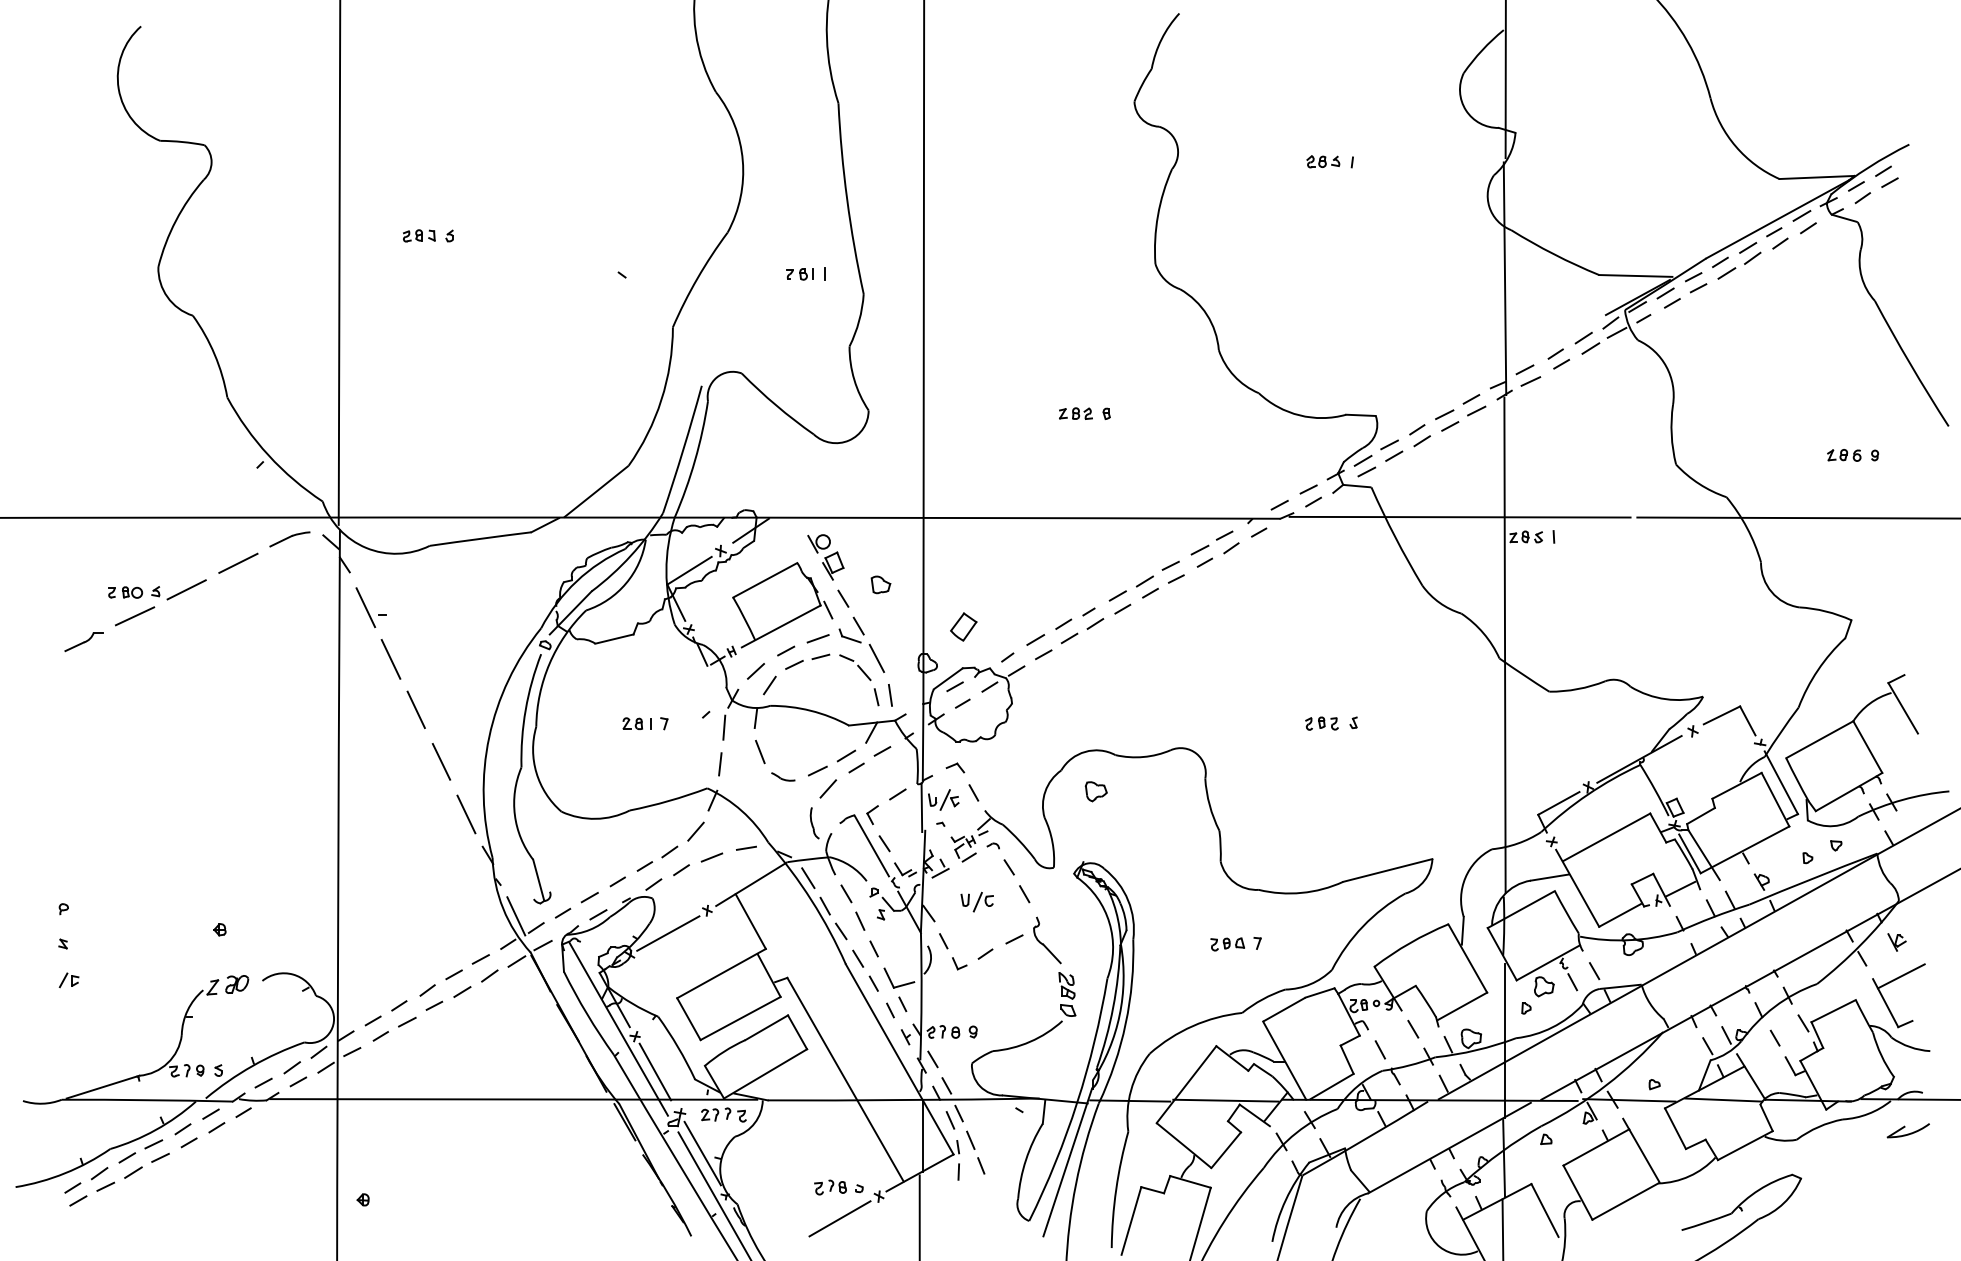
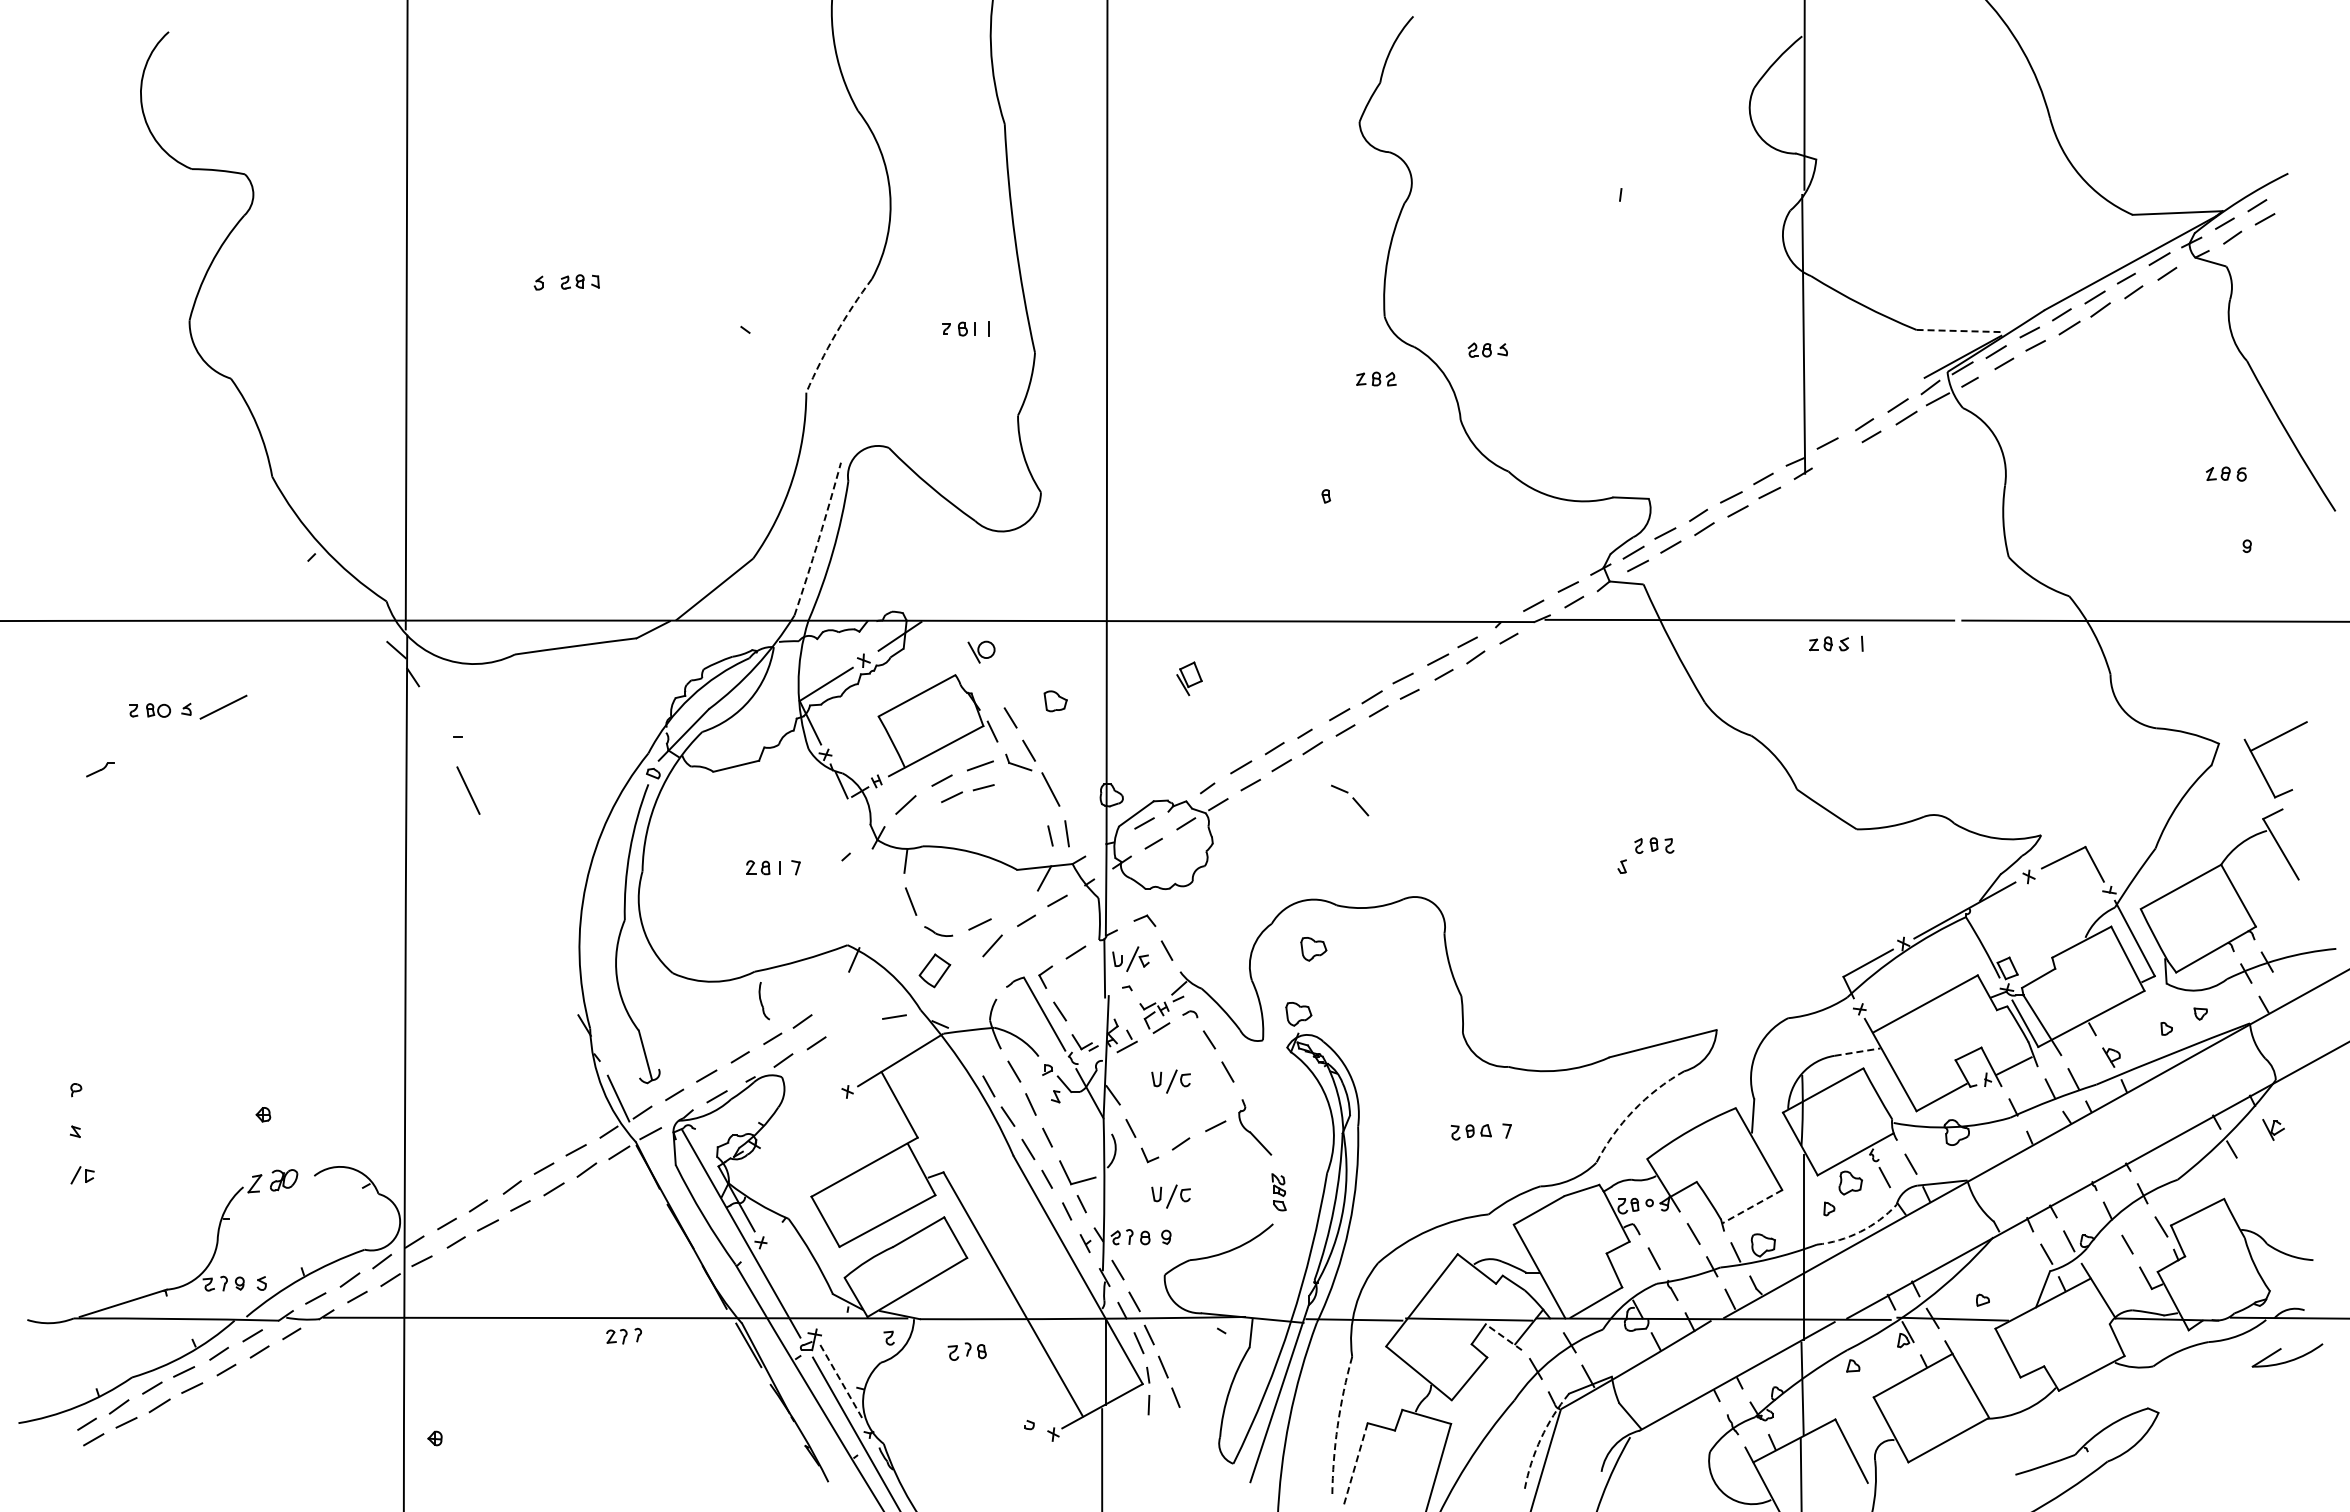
part: (1322, 161) -> (1487, 349), moved
part: (419, 235) -> (580, 281), moved
line: (1635, 276) -> (1960, 331), solid -> dashed
arc: (697, 278) -> (835, 333), solid -> dashed
line: (1530, 381) -> (1834, 457), removed
part: (1076, 413) -> (1376, 378), moved
arc: (683, 449) -> (818, 539), solid -> dashed
part: (1843, 454) -> (2225, 473), moved
part: (290, 539) -> (347, 646), removed
line: (238, 563) -> (285, 675), removed
part: (833, 565) -> (1189, 678), moved
line: (366, 607) -> (438, 728), removed
line: (134, 615) -> (161, 738), removed
part: (963, 626) -> (934, 970), moved
part: (84, 641) -> (100, 769), size x0.6
line: (1504, 645) -> (1803, 773), removed
part: (855, 667) -> (1350, 800), moved
line: (769, 685) -> (922, 821), removed
line: (416, 709) -> (498, 850), removed
part: (1322, 723) -> (1654, 845), moved
line: (723, 727) -> (867, 872), removed
line: (846, 756) -> (1014, 906), removed
line: (441, 761) -> (528, 913), removed
line: (719, 764) -> (862, 916), removed
line: (466, 814) -> (558, 976), removed
part: (814, 823) -> (763, 1001), moved
line: (695, 831) -> (833, 996), removed
part: (1083, 846) -> (1298, 1014), added
line: (712, 857) -> (853, 1027), removed
line: (808, 877) -> (968, 1052), removed
line: (1550, 877) -> (1858, 1052), solid -> dashed
arc: (1363, 926) -> (1633, 1110), solid -> dashed
line: (668, 932) -> (800, 1118), removed
part: (1066, 994) -> (1278, 1192), size x0.7
part: (976, 998) -> (1170, 1196), added
part: (1886, 1002) -> (2260, 767), moved
line: (1461, 1006) -> (1751, 1206), solid -> dashed
arc: (1552, 1027) -> (1860, 1231), solid -> dashed
line: (655, 1072) -> (785, 1285), removed
line: (1723, 1099) -> (2065, 1318), removed
part: (715, 1113) -> (623, 1335), moved
line: (1254, 1114) -> (1503, 1336), solid -> dashed
part: (1907, 1130) -> (2286, 1355), size x1.4
line: (703, 1153) -> (842, 1382), solid -> dashed
part: (829, 1187) -> (966, 1351), moved
arc: (1116, 1189) -> (1337, 1425), solid -> dashed
arc: (1286, 1199) -> (1541, 1438), solid -> dashed
line: (839, 1219) -> (1006, 1461), removed
line: (1131, 1220) -> (1356, 1463), solid -> dashed

